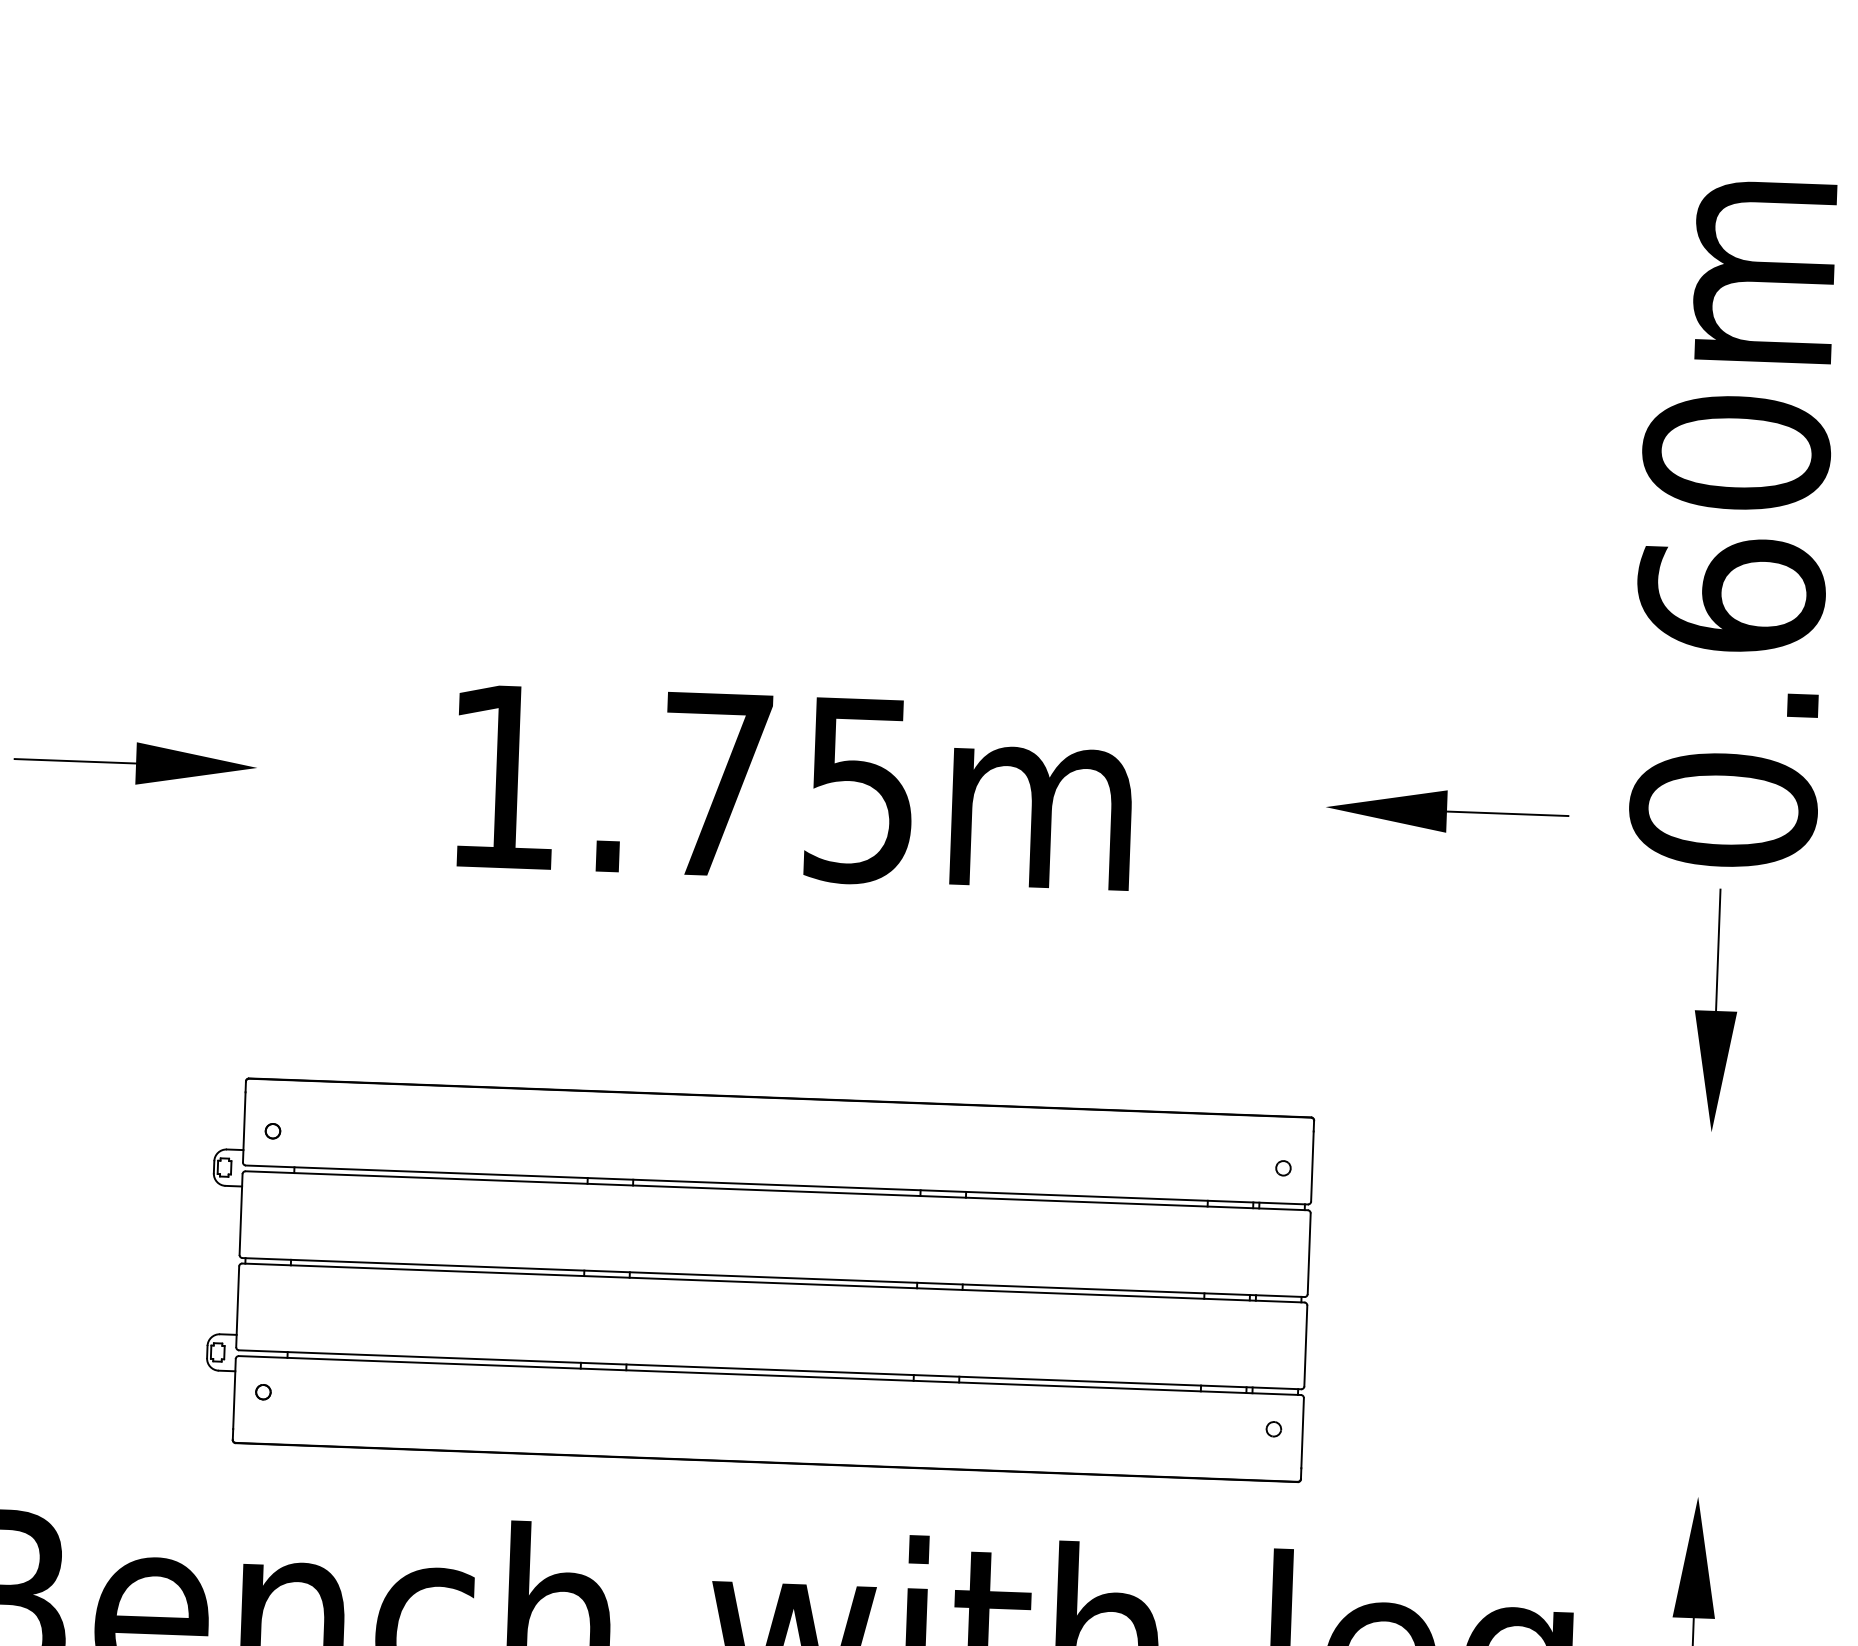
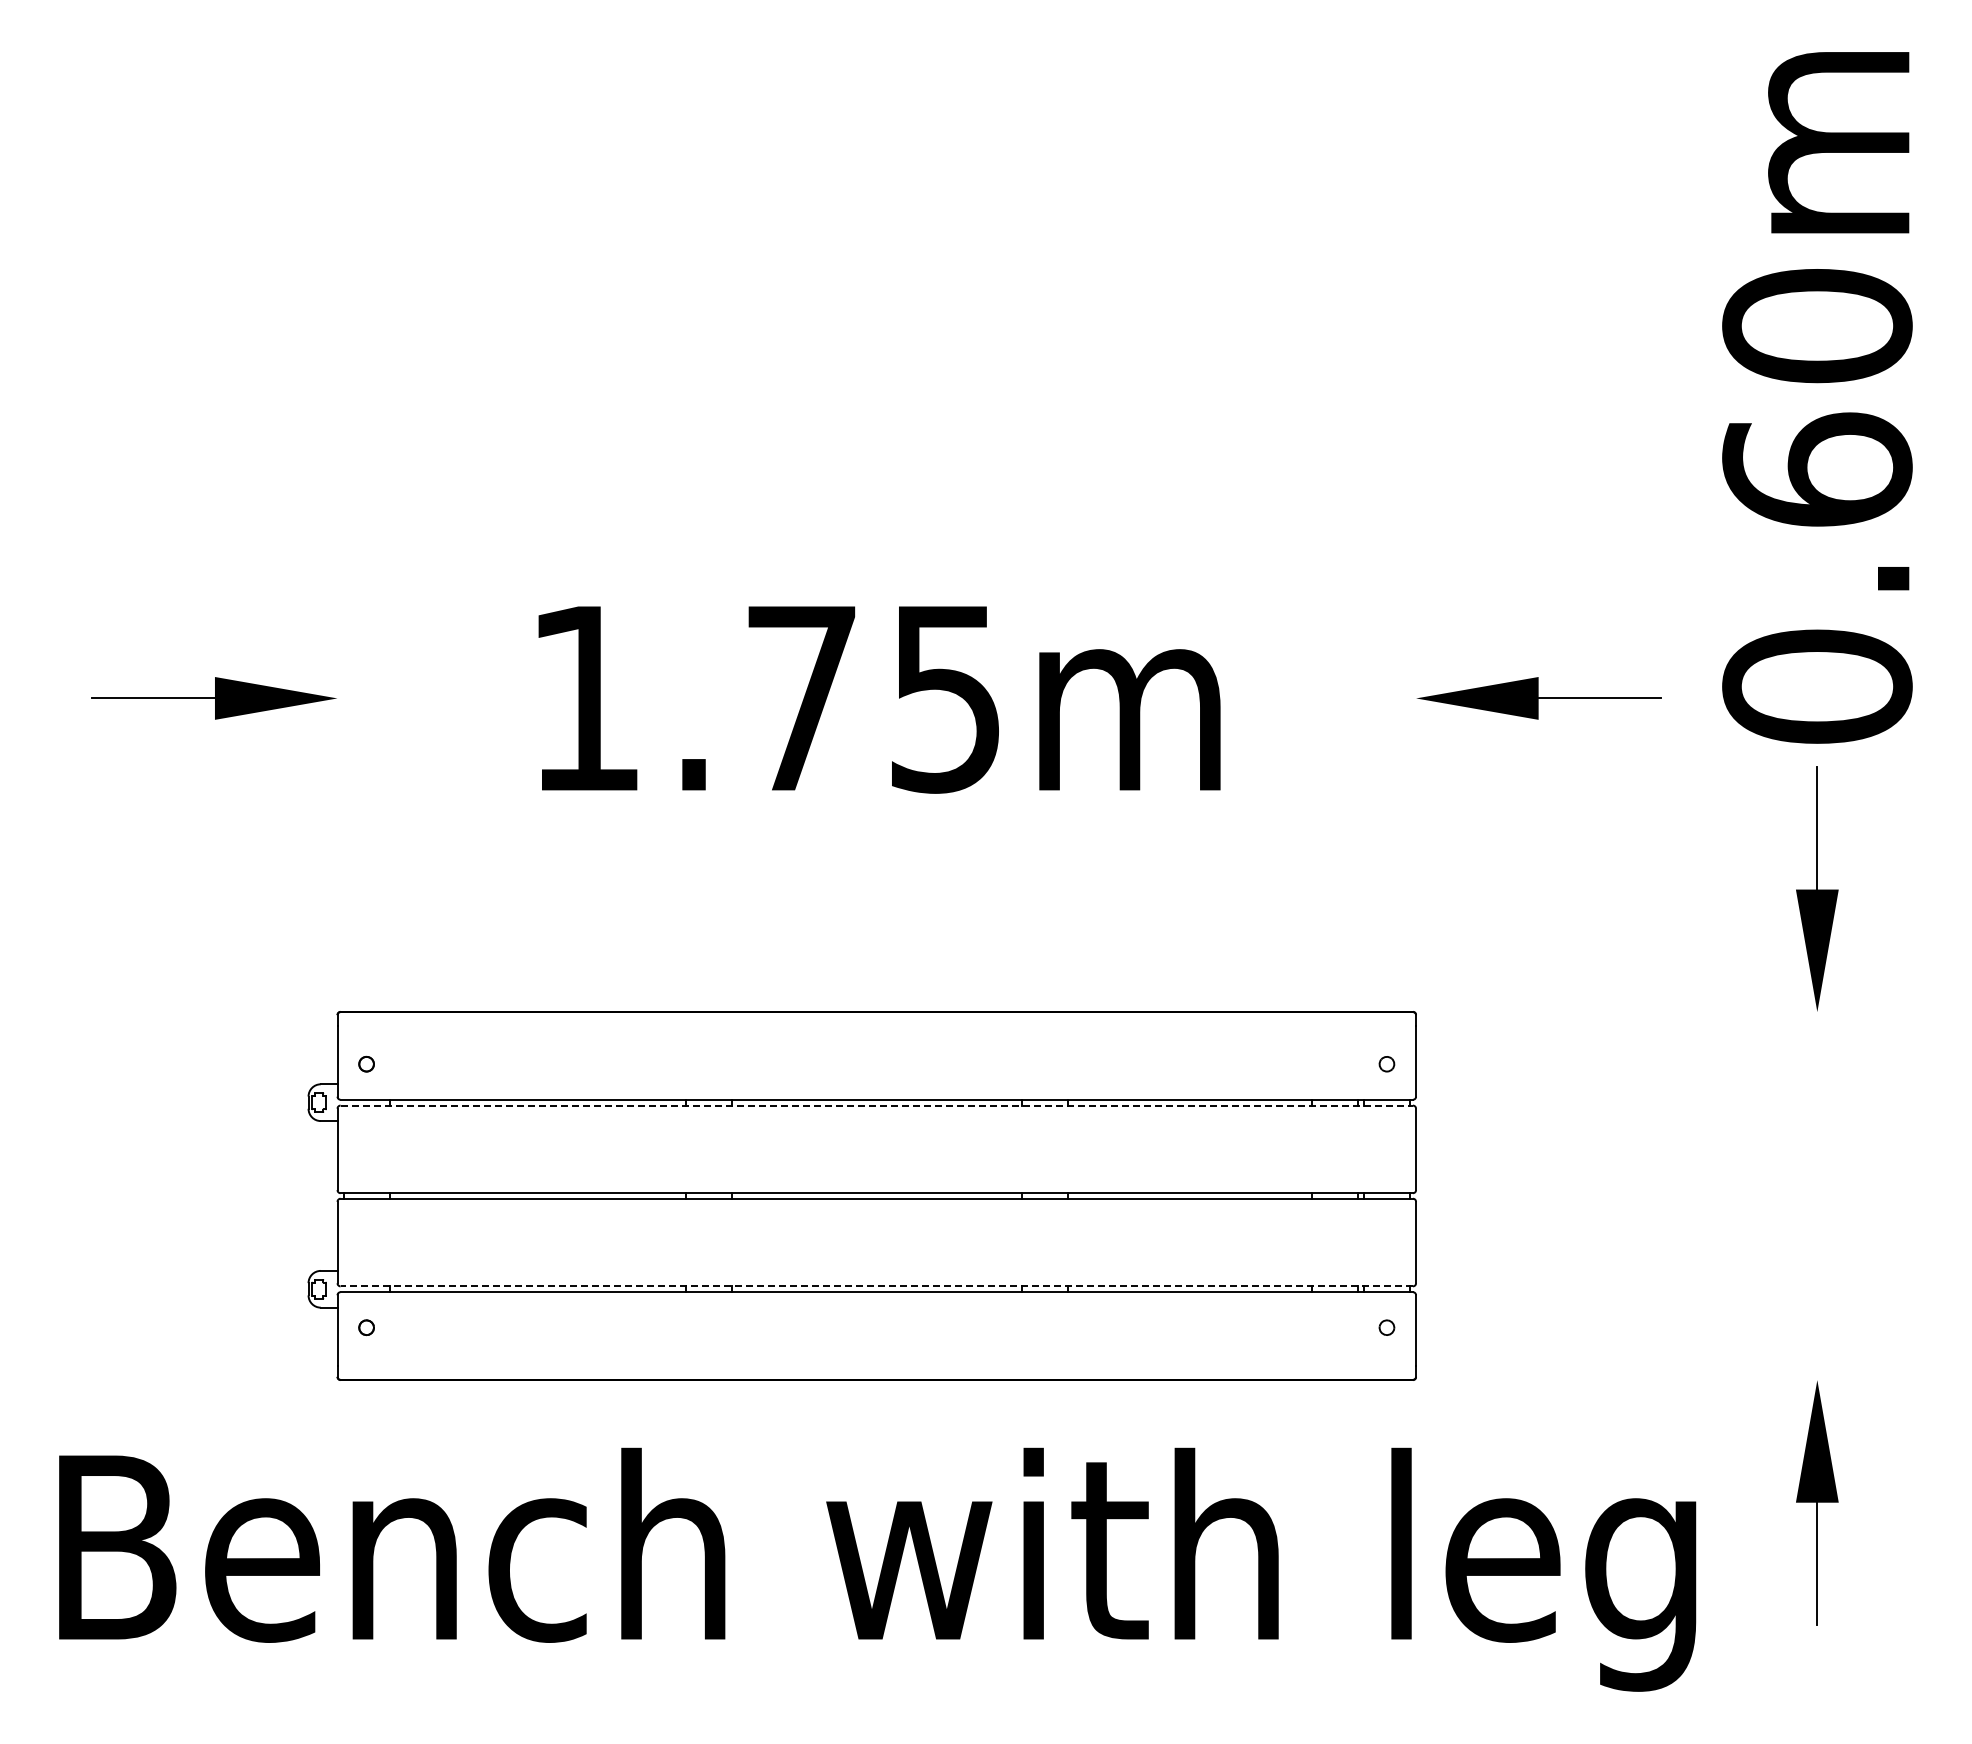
line: (777, 1190) -> (877, 1105), solid -> dashed
line: (769, 1369) -> (876, 1286), solid -> dashed

